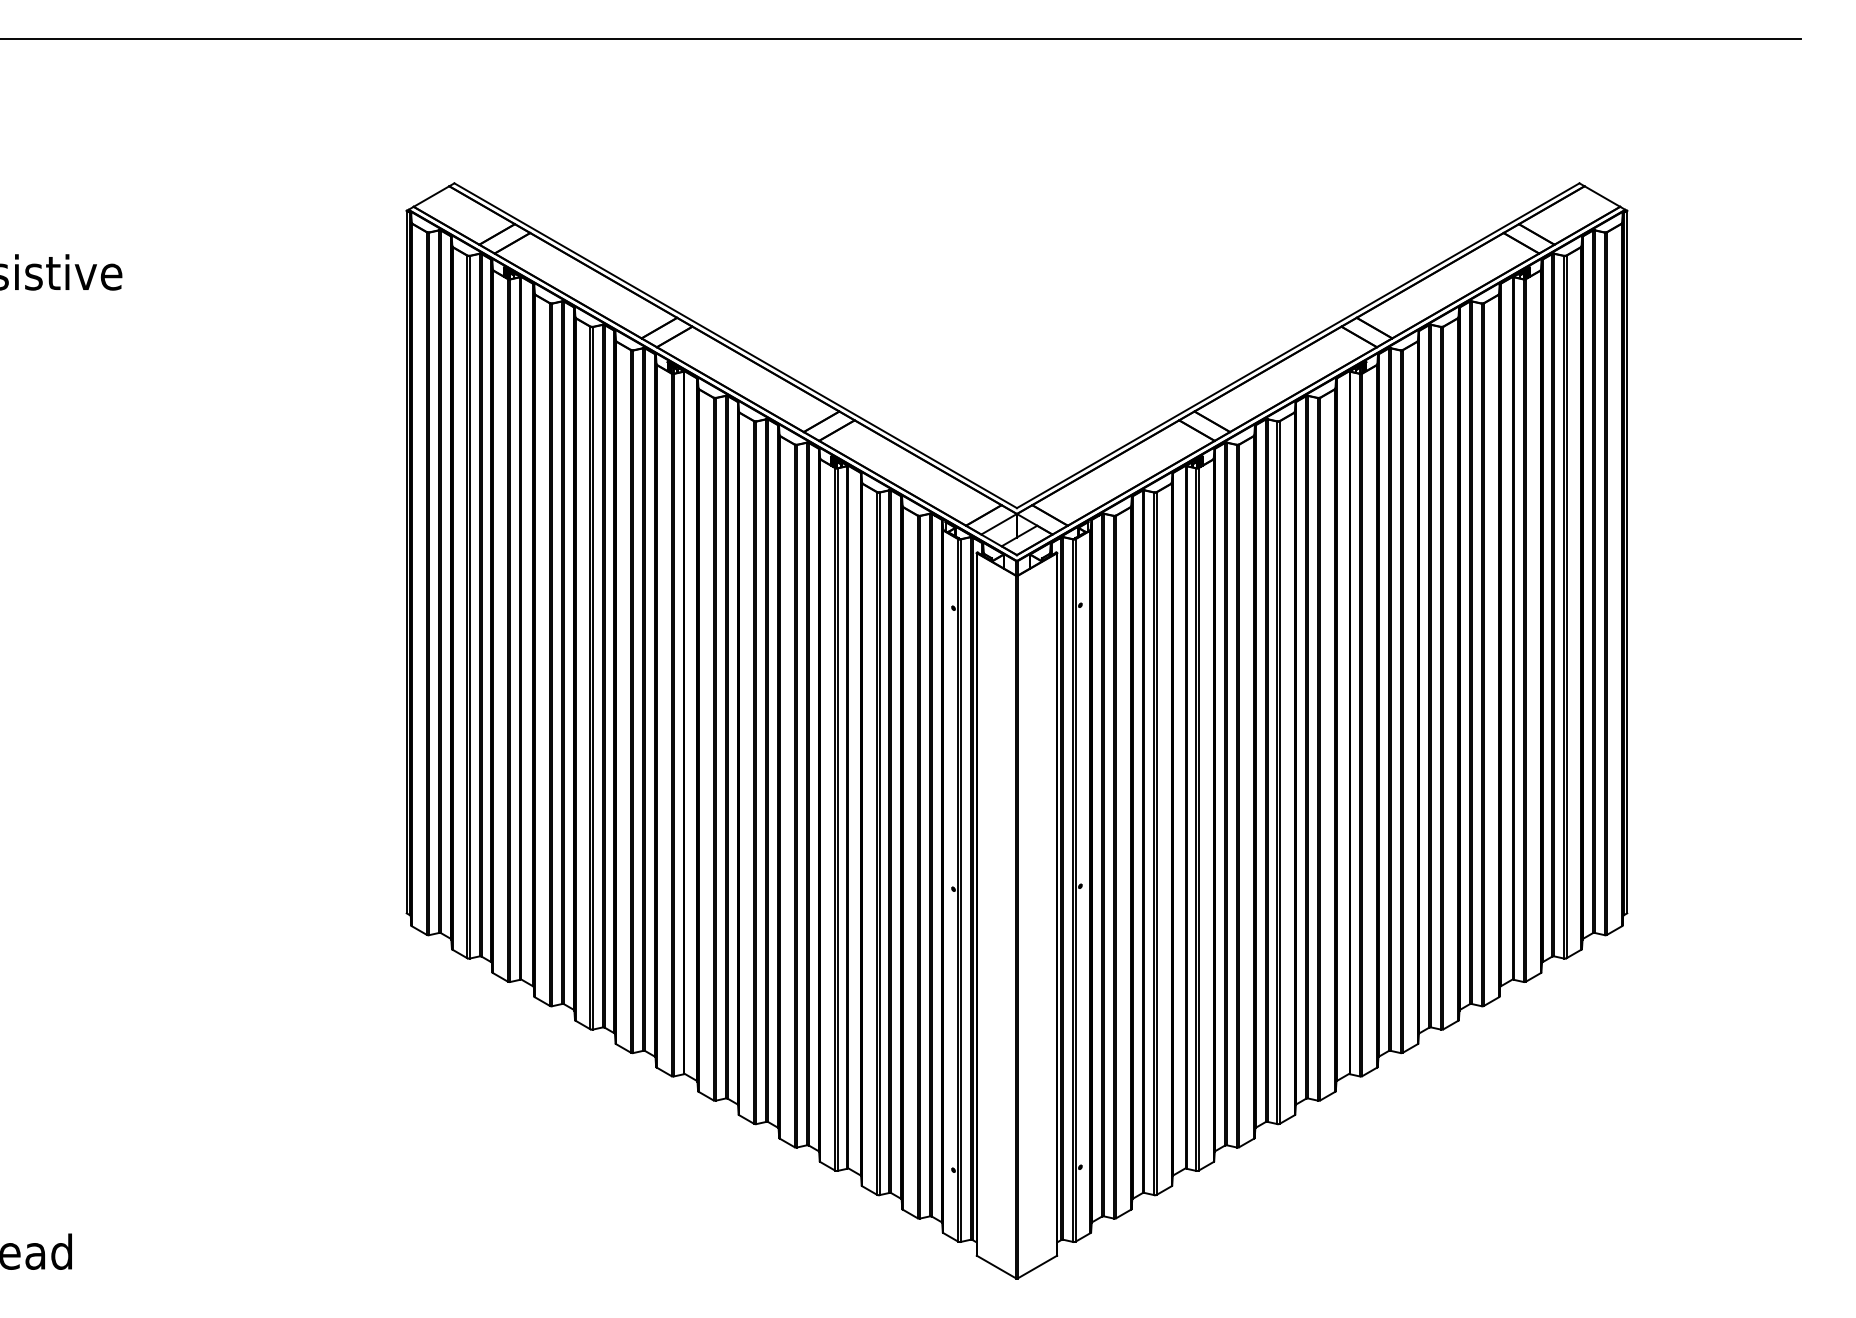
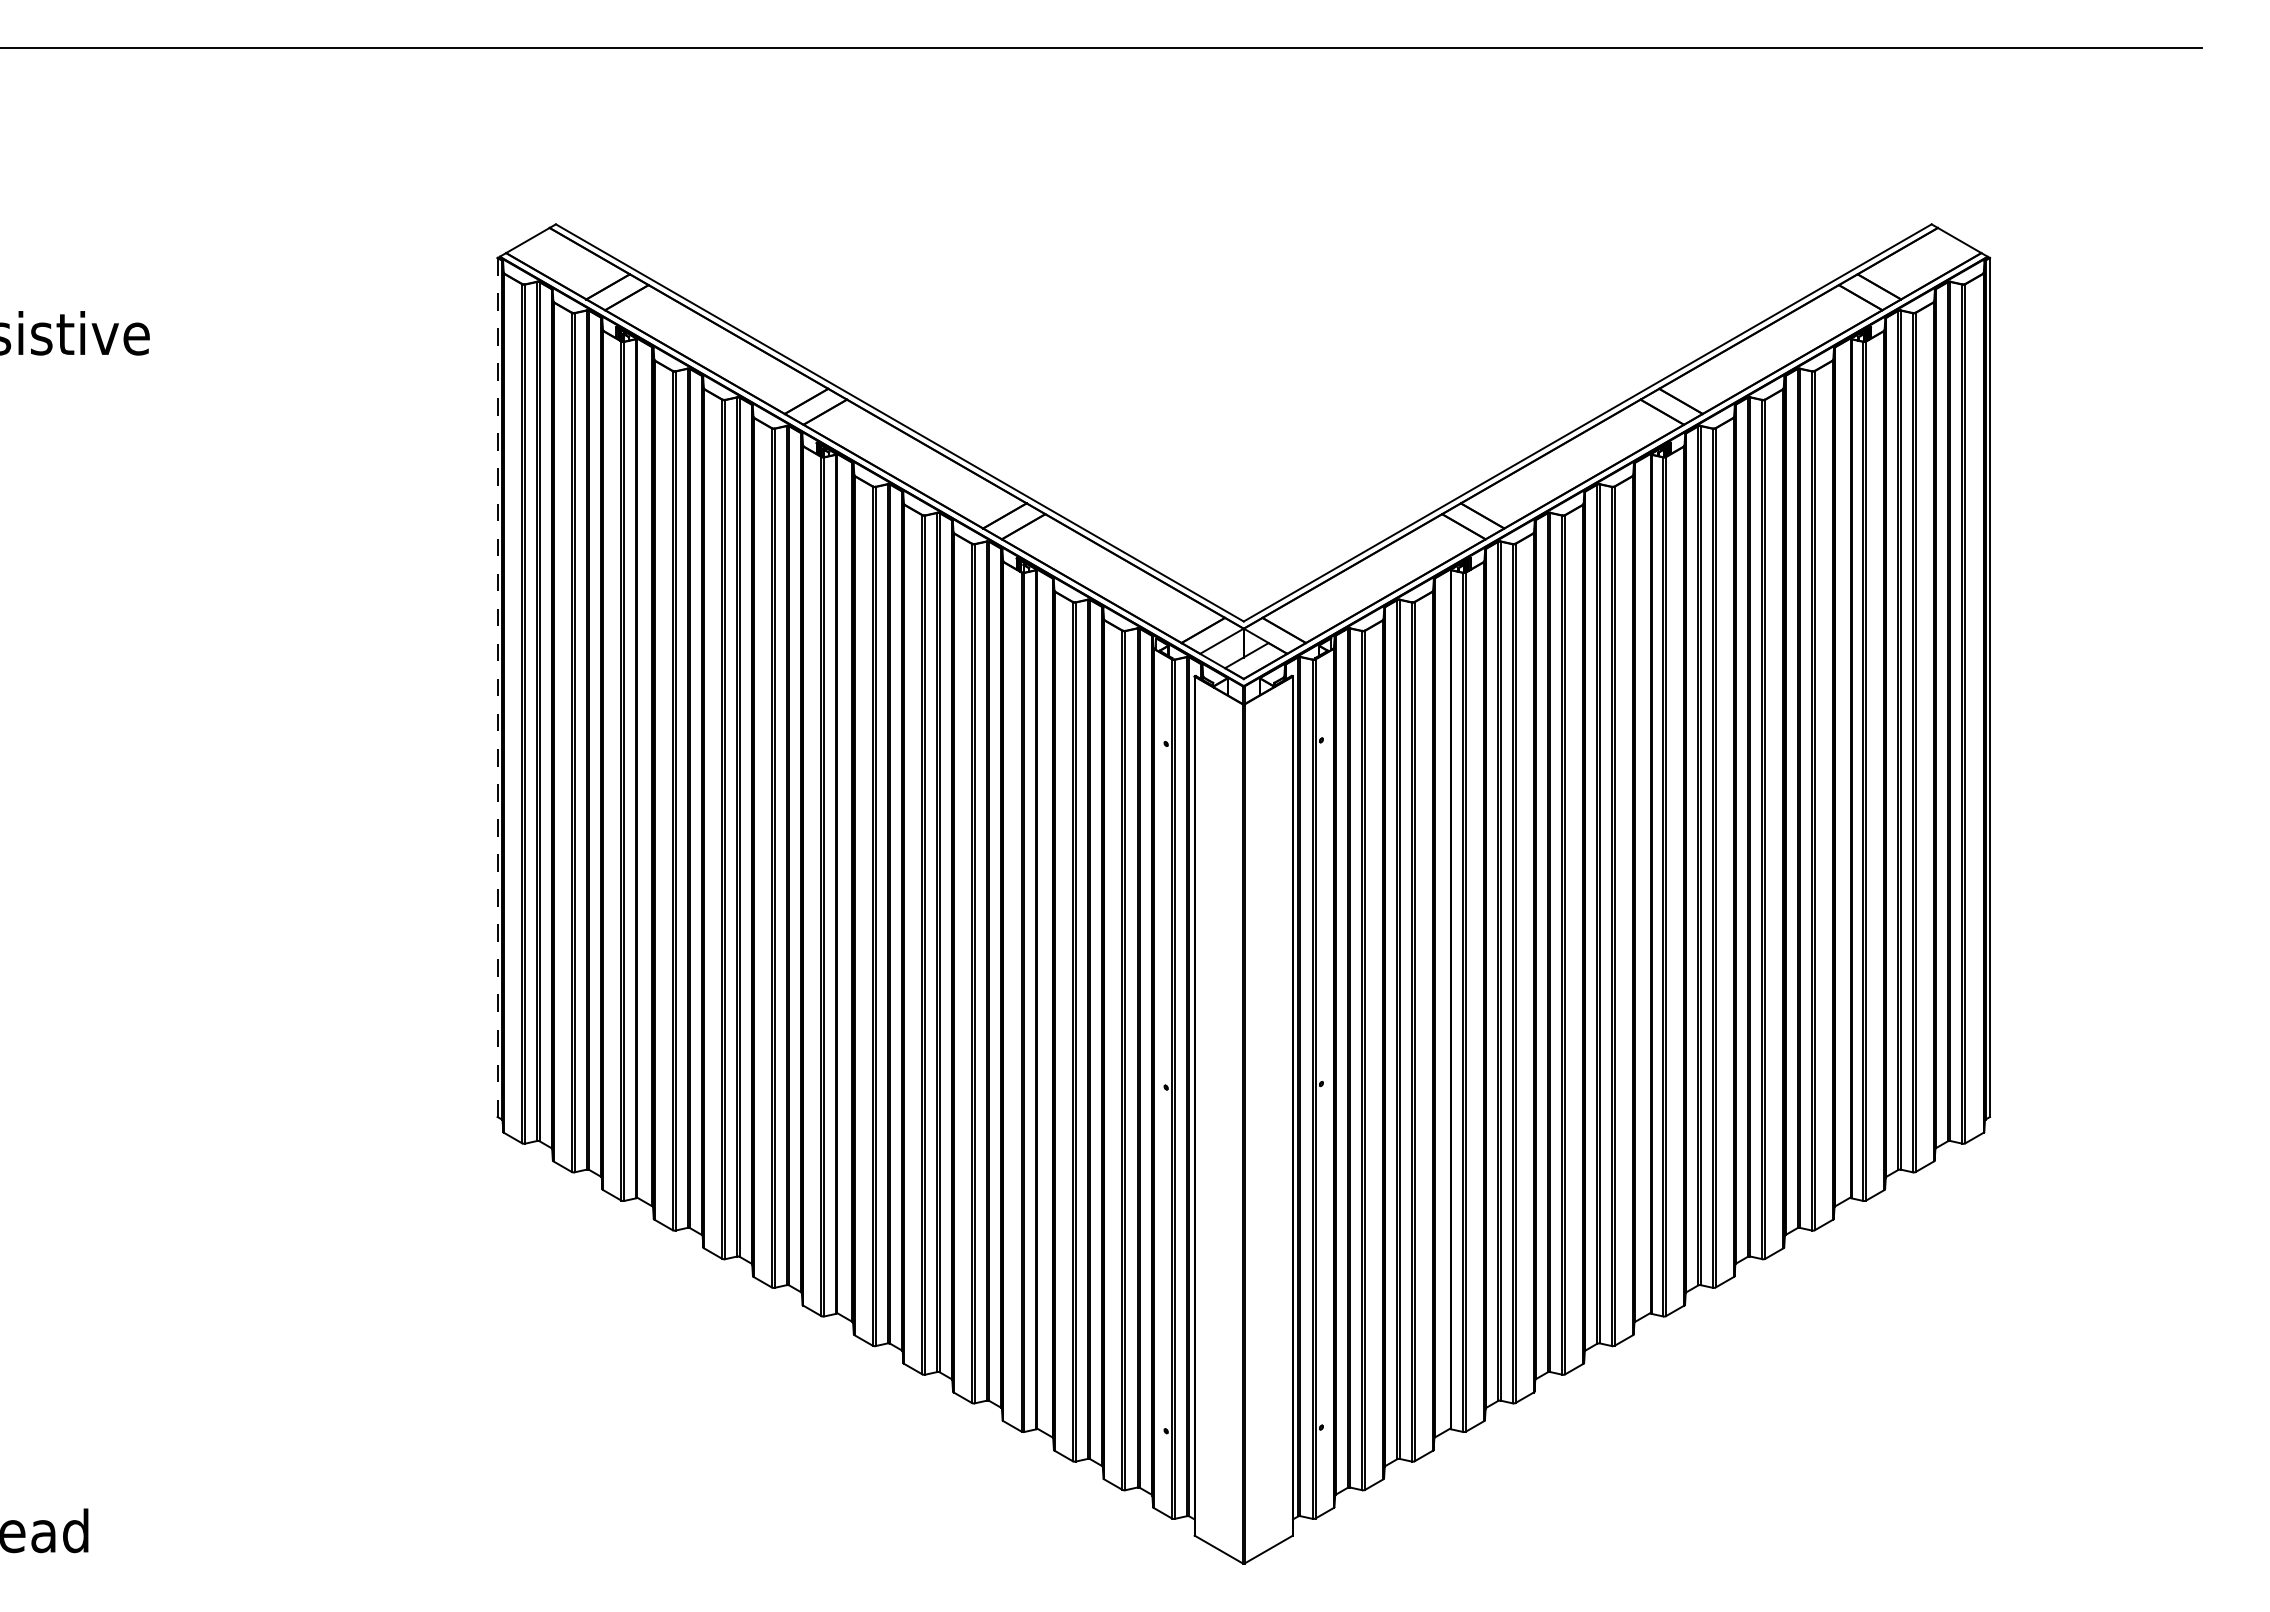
line: (406, 562) -> (497, 688), solid -> dashed

